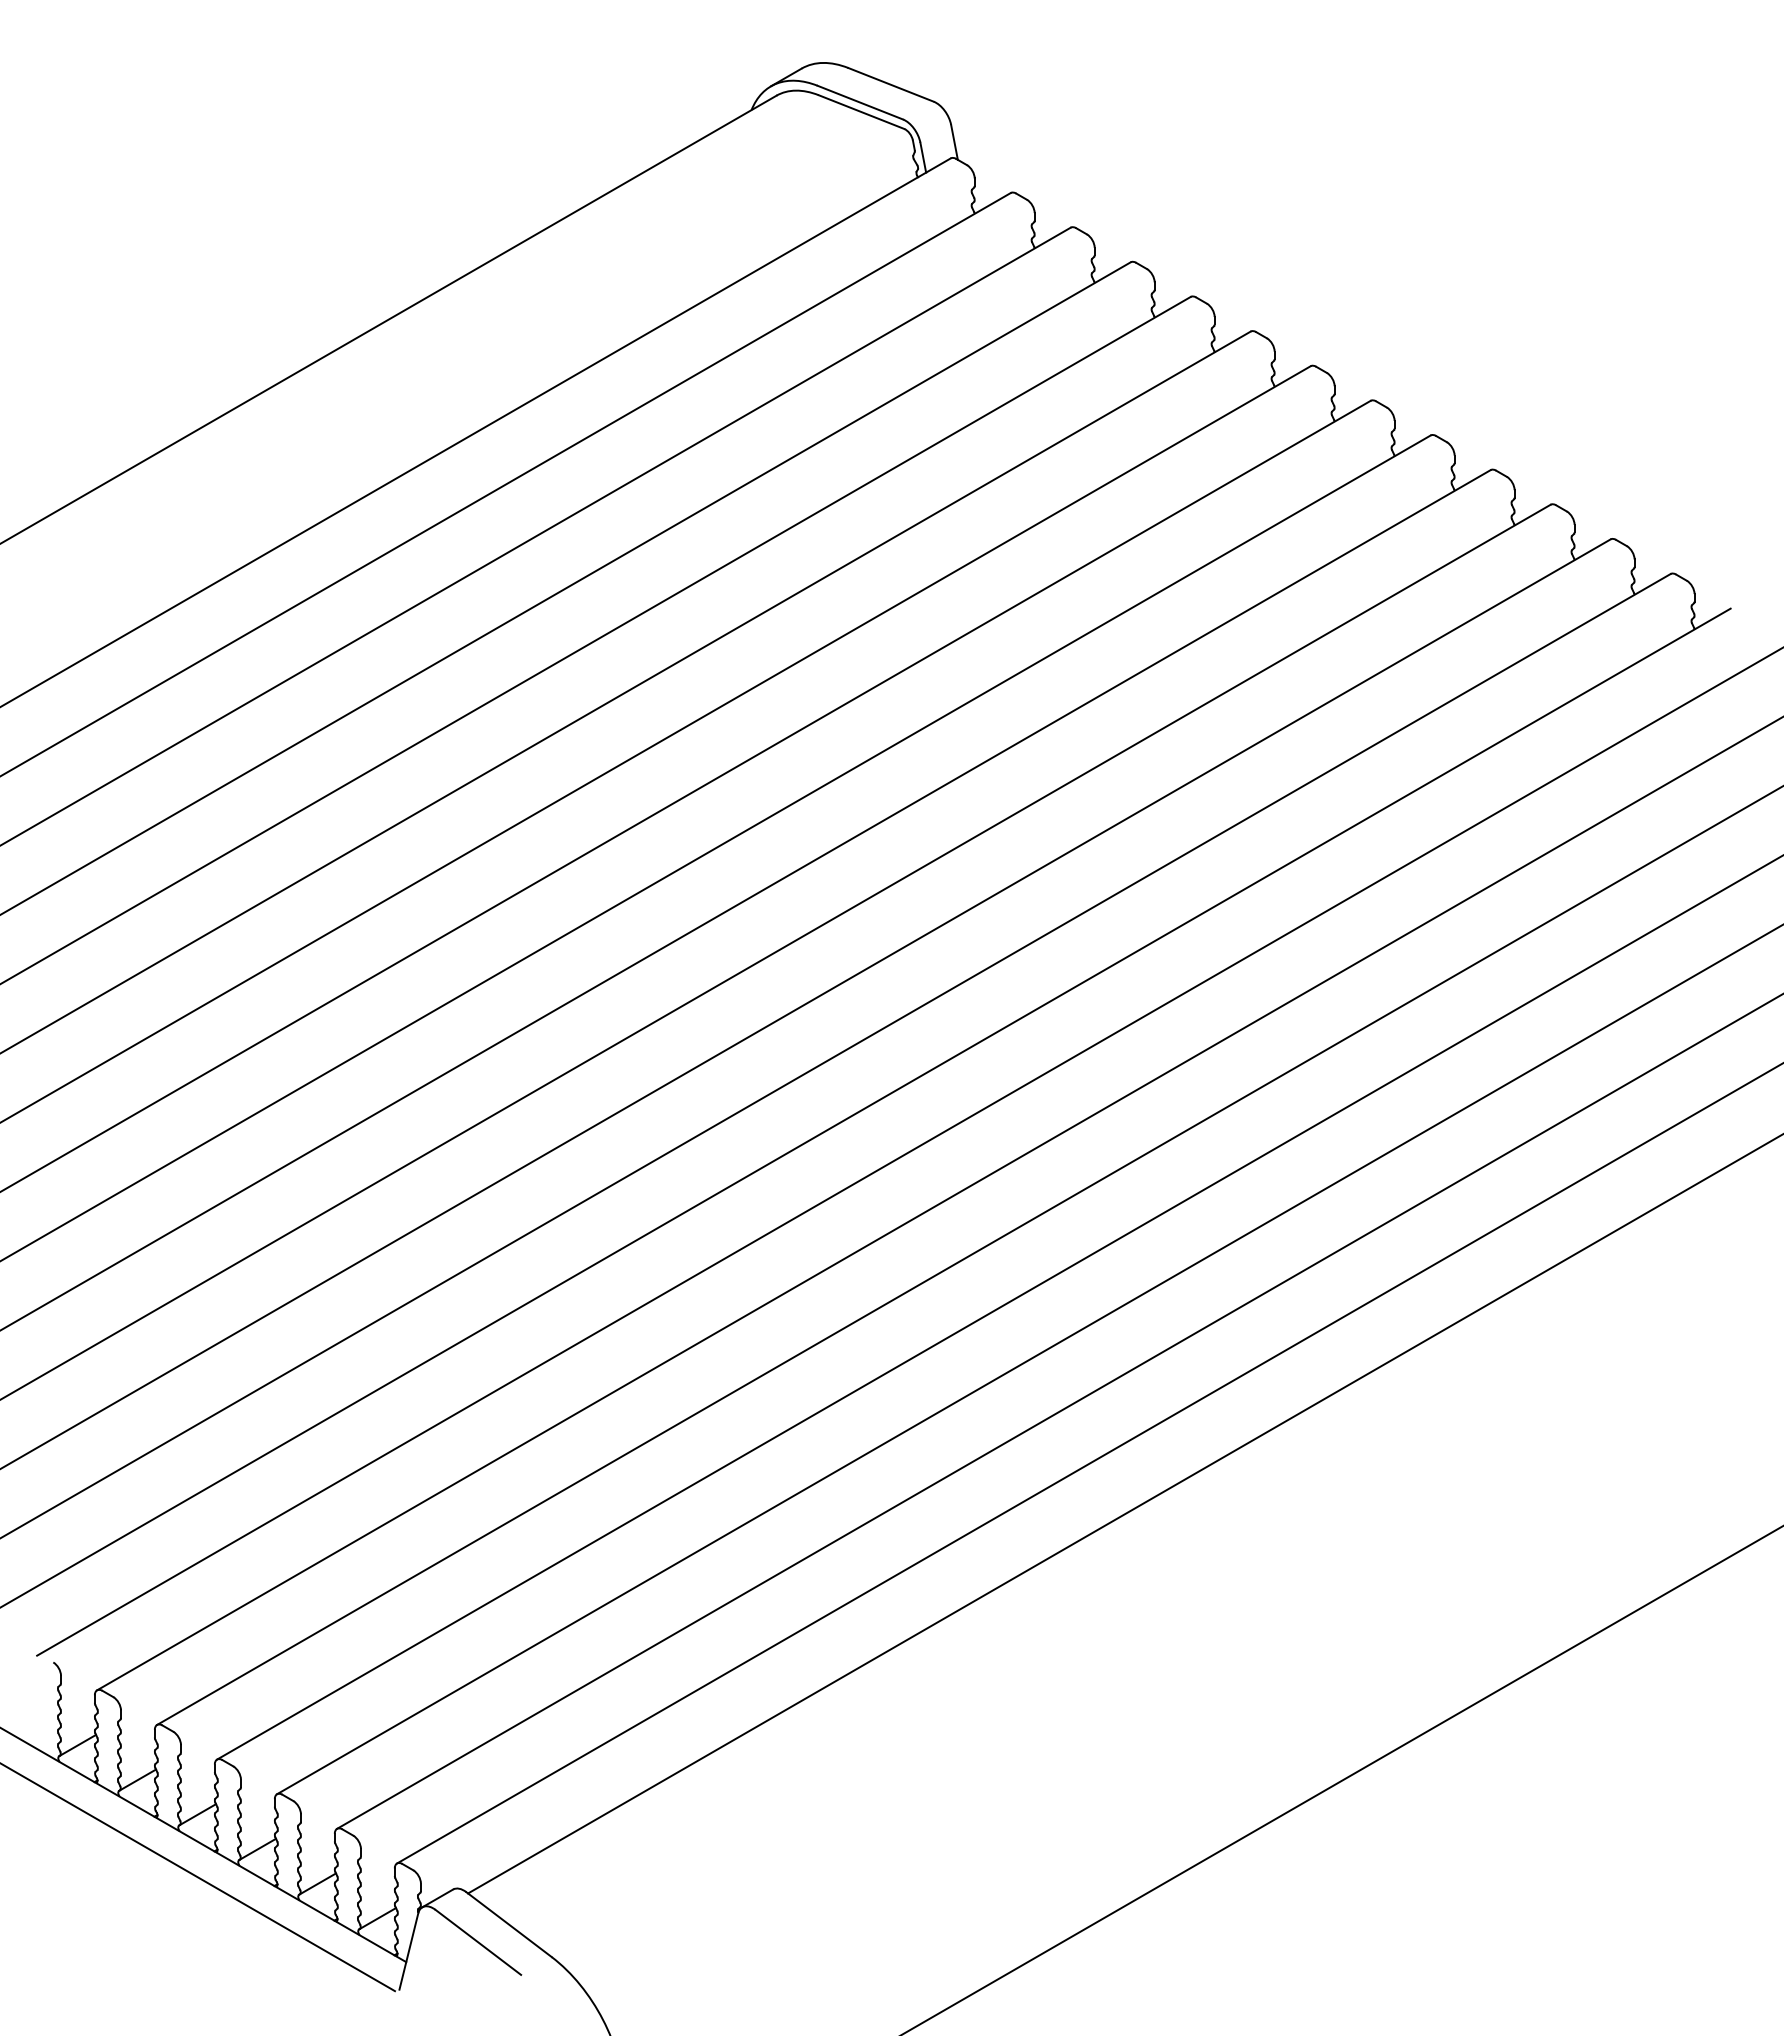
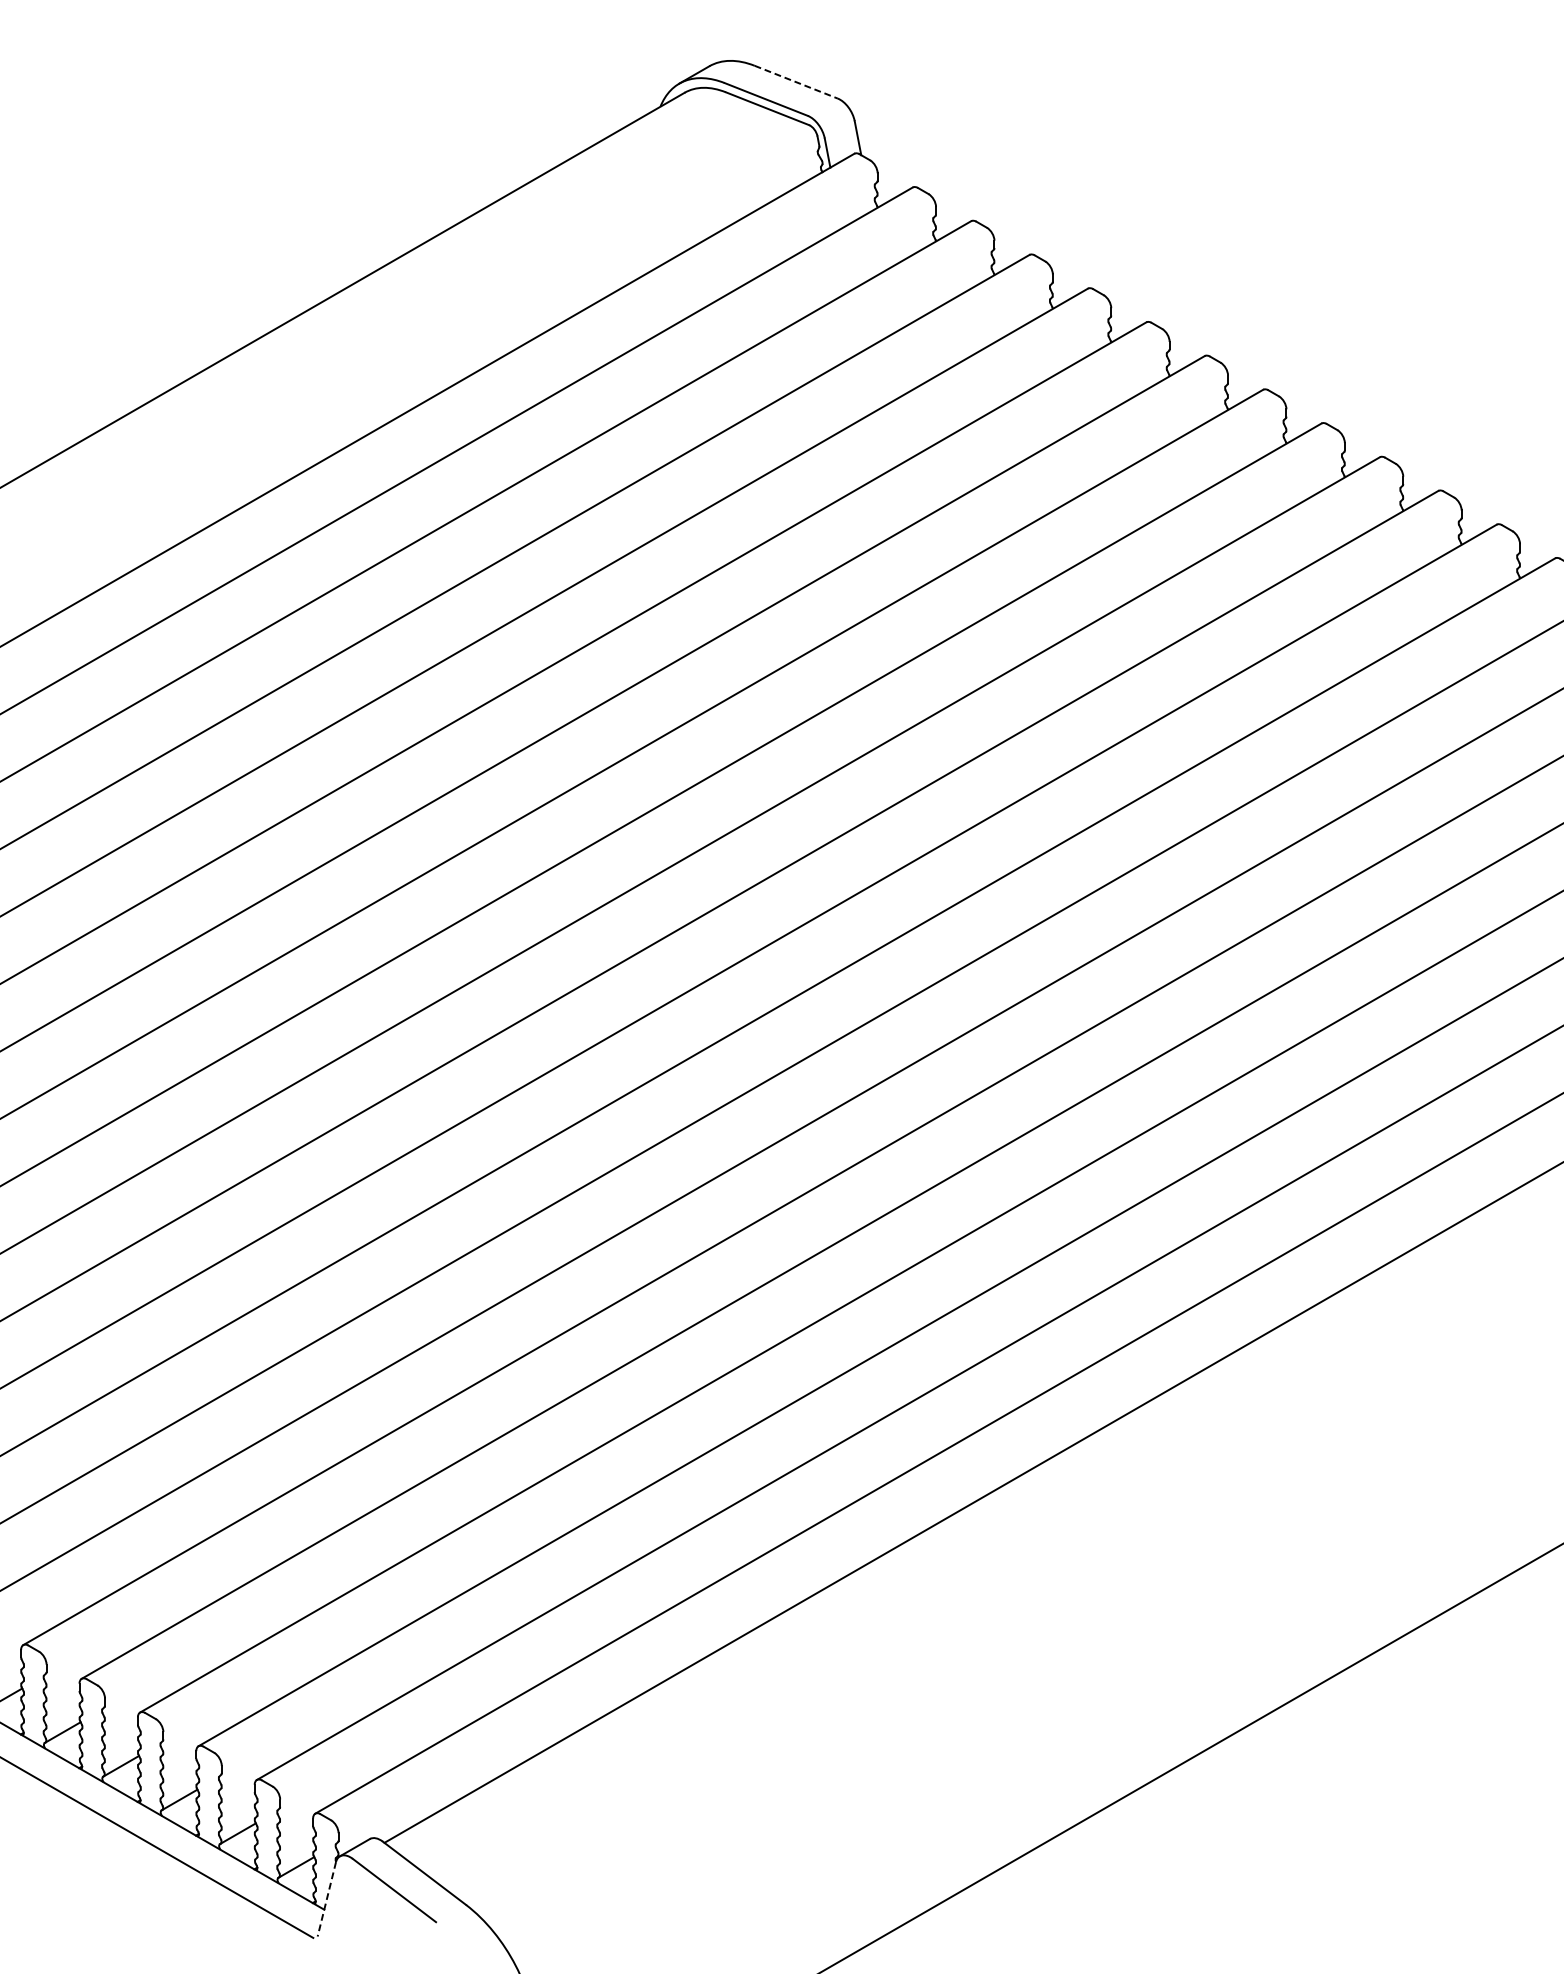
line: (891, 84) -> (796, 81), solid -> dashed
line: (408, 1951) -> (326, 1899), solid -> dashed

